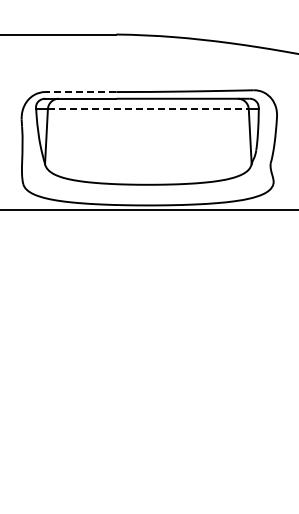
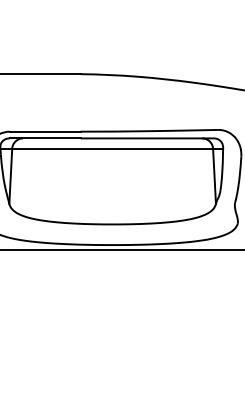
line: (80, 92) -> (44, 132), dashed -> solid
line: (148, 109) -> (112, 149), dashed -> solid

